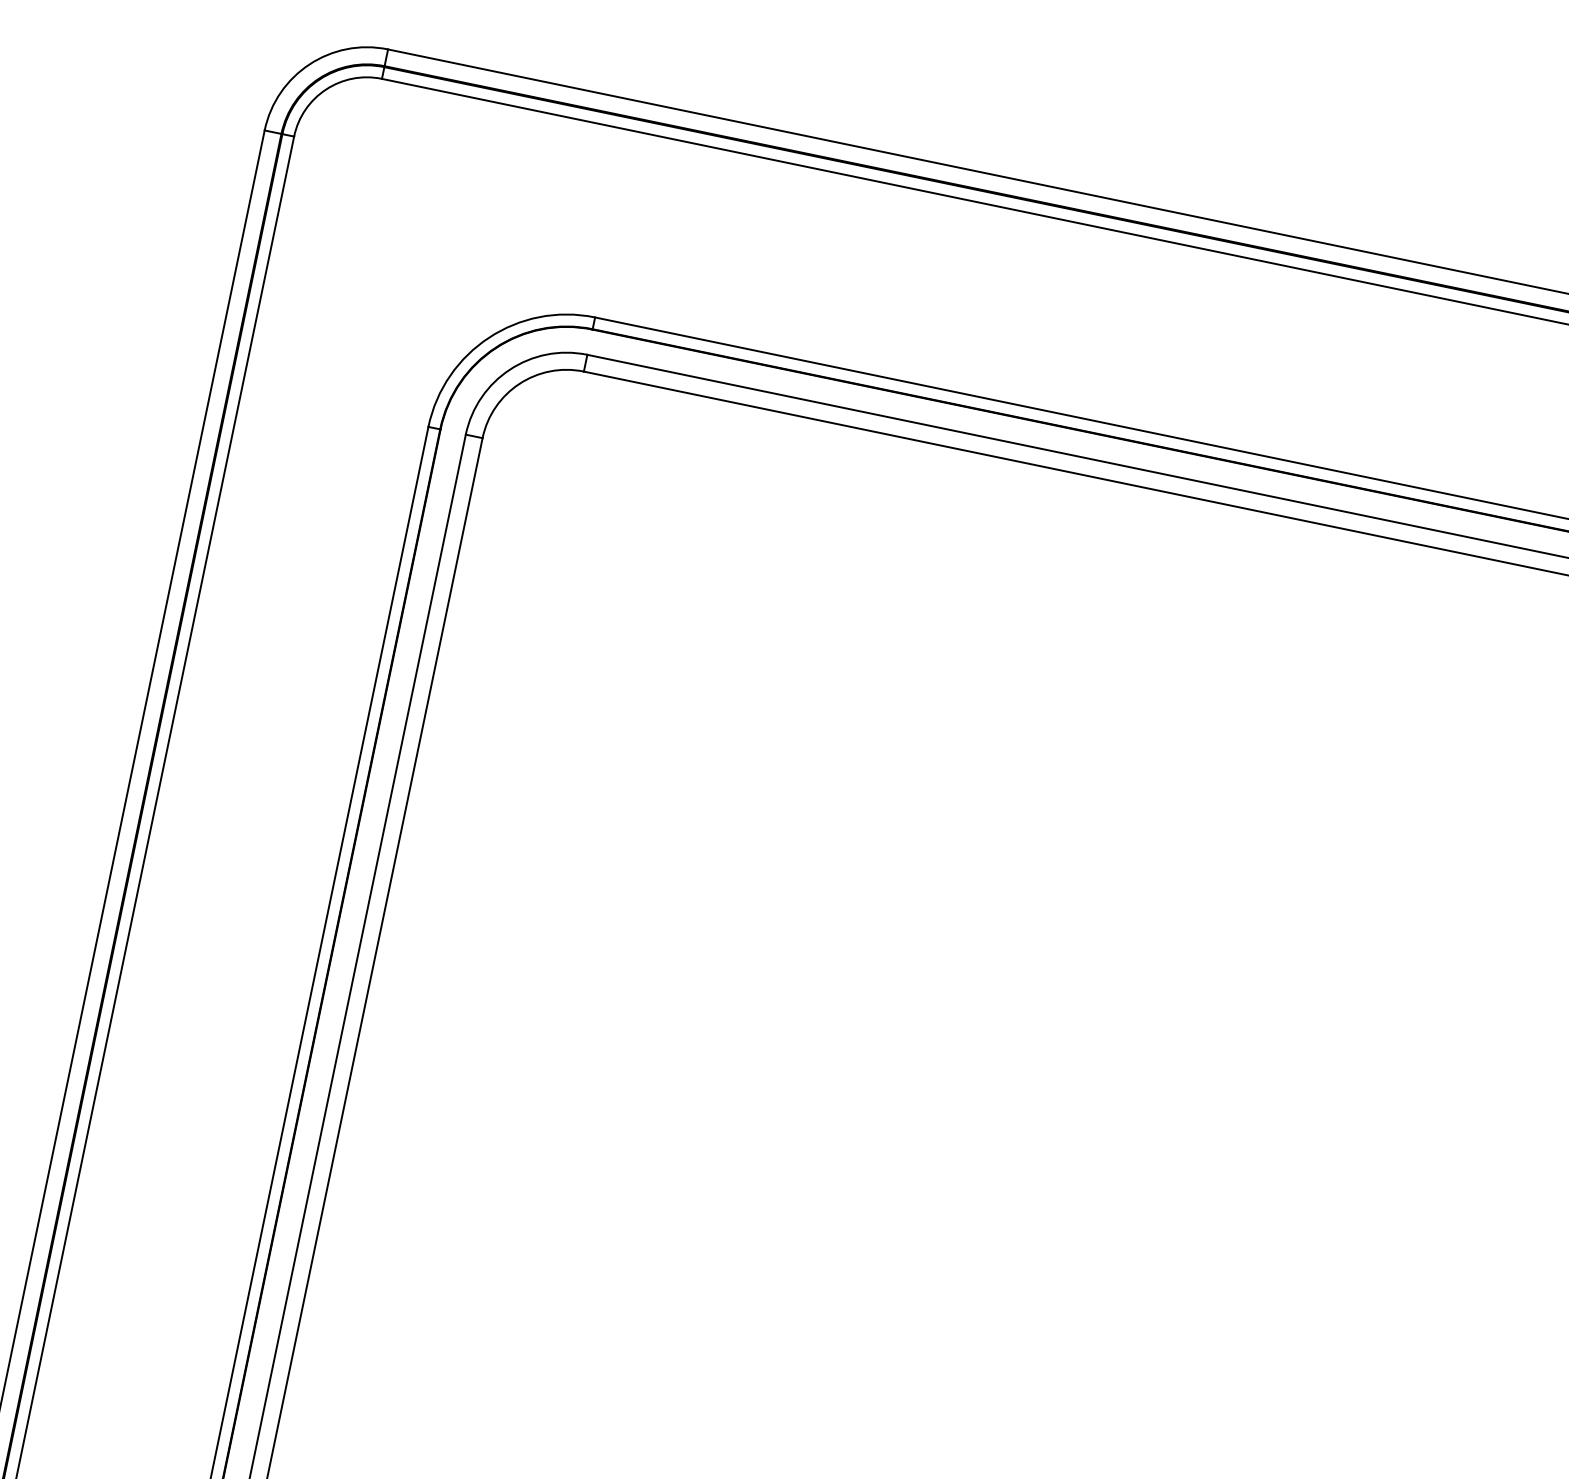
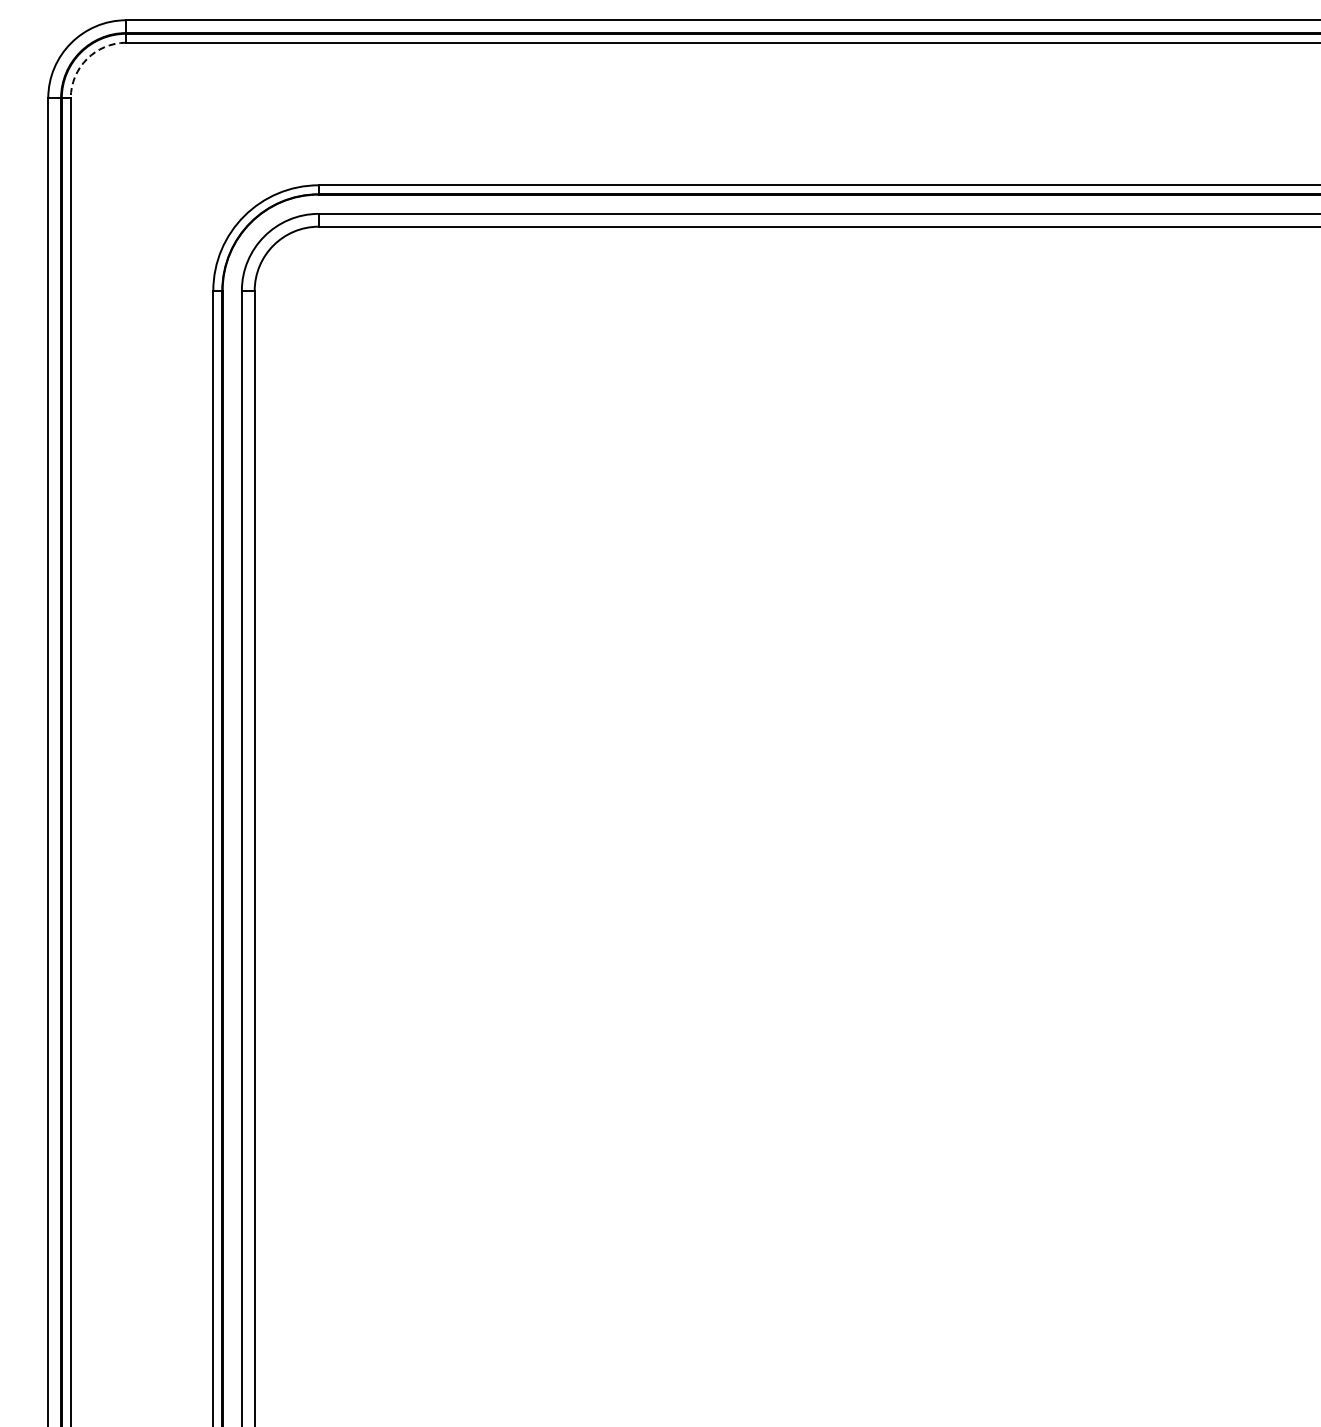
arc: (326, 90) -> (87, 59), solid -> dashed

